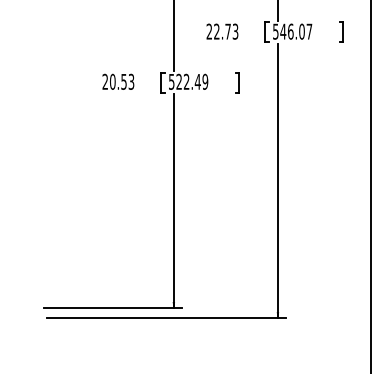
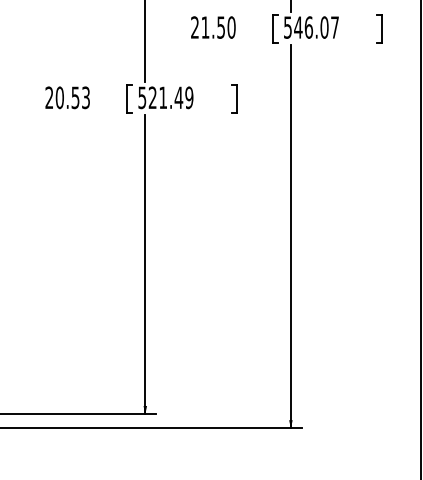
text: (226, 31) -> (218, 27), 22.73 -> 21.50
text: (186, 81) -> (162, 97), 522.49 -> 521.49

